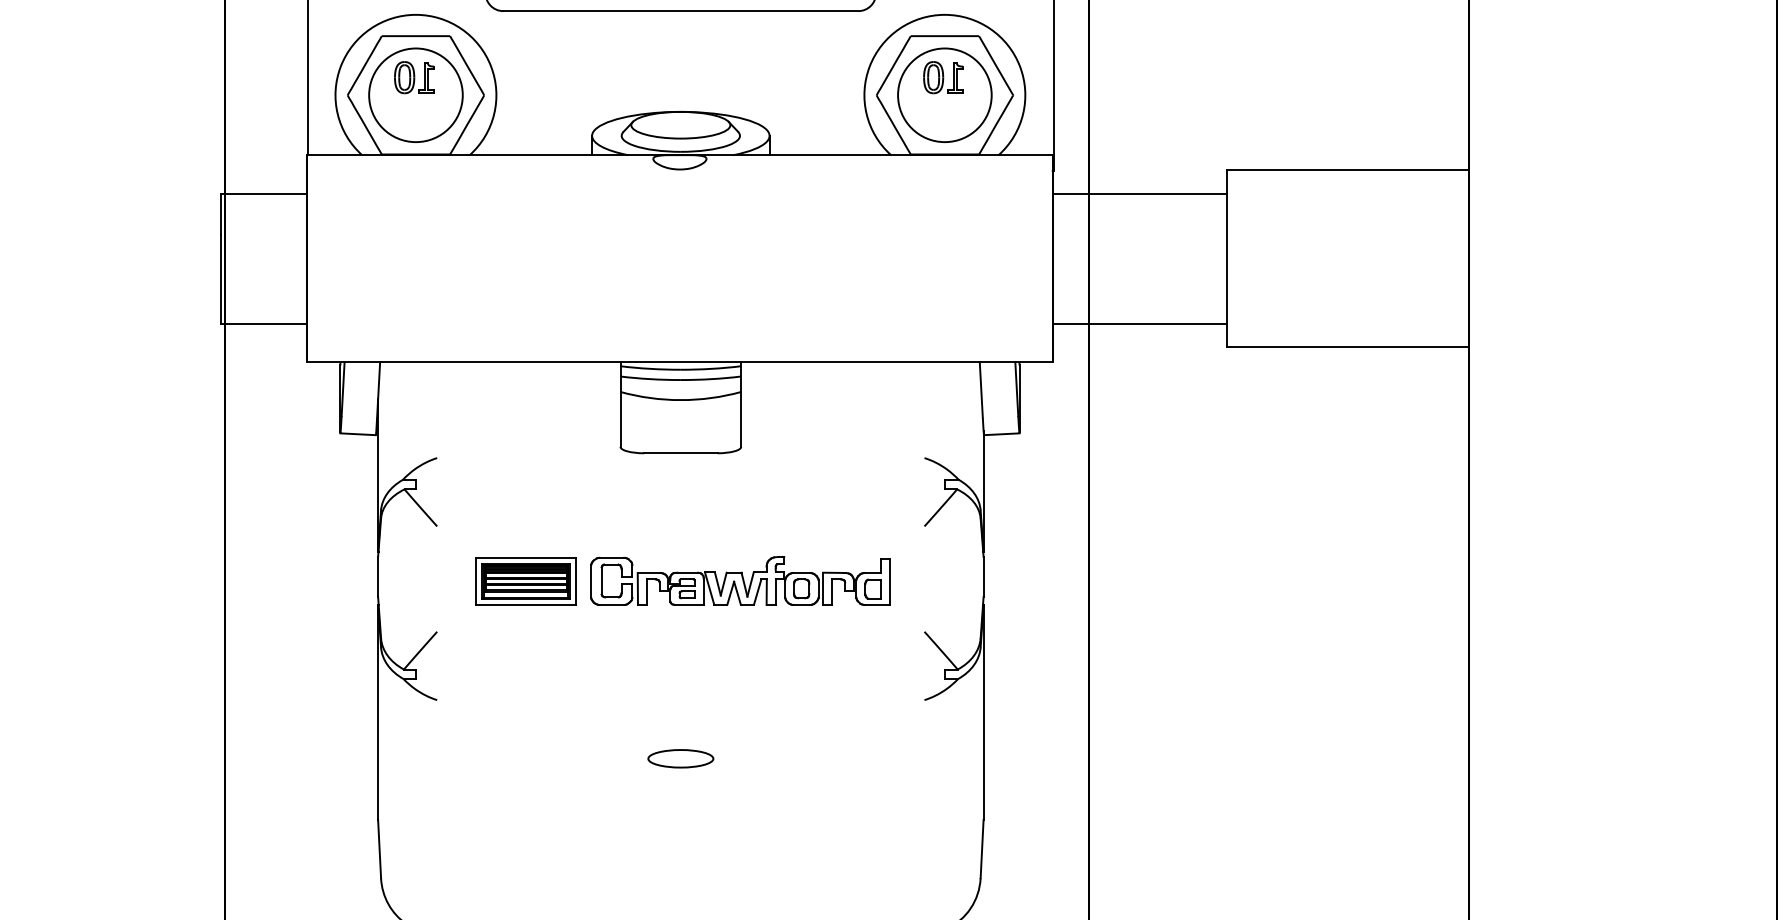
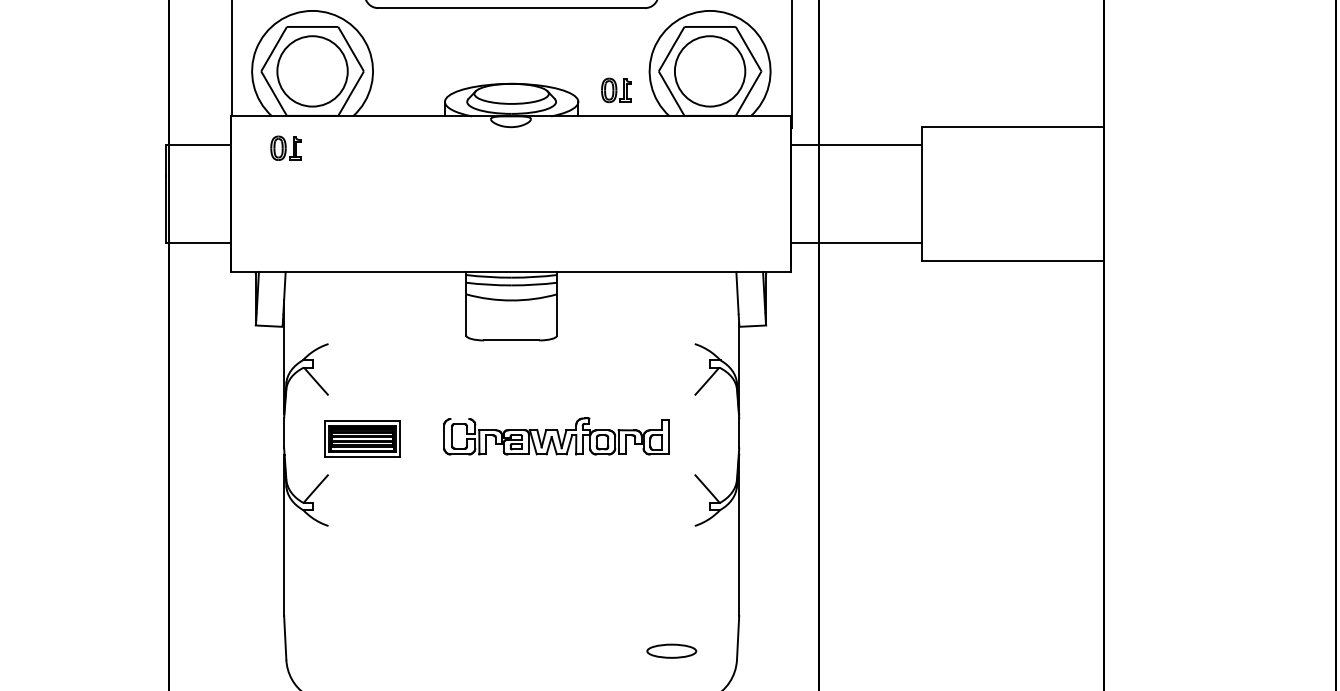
part: (414, 77) -> (285, 148), moved
part: (943, 77) -> (616, 90), moved
line: (611, 557) -> (459, 418), removed
part: (525, 581) -> (361, 439), moved
part: (680, 758) -> (671, 651), moved

